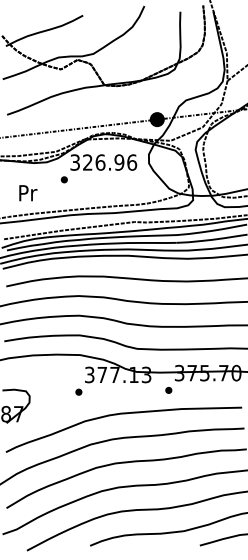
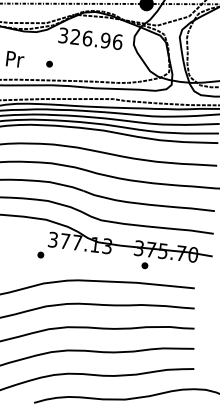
part: (63, 179) -> (48, 63), moved
part: (168, 390) -> (144, 265), moved

